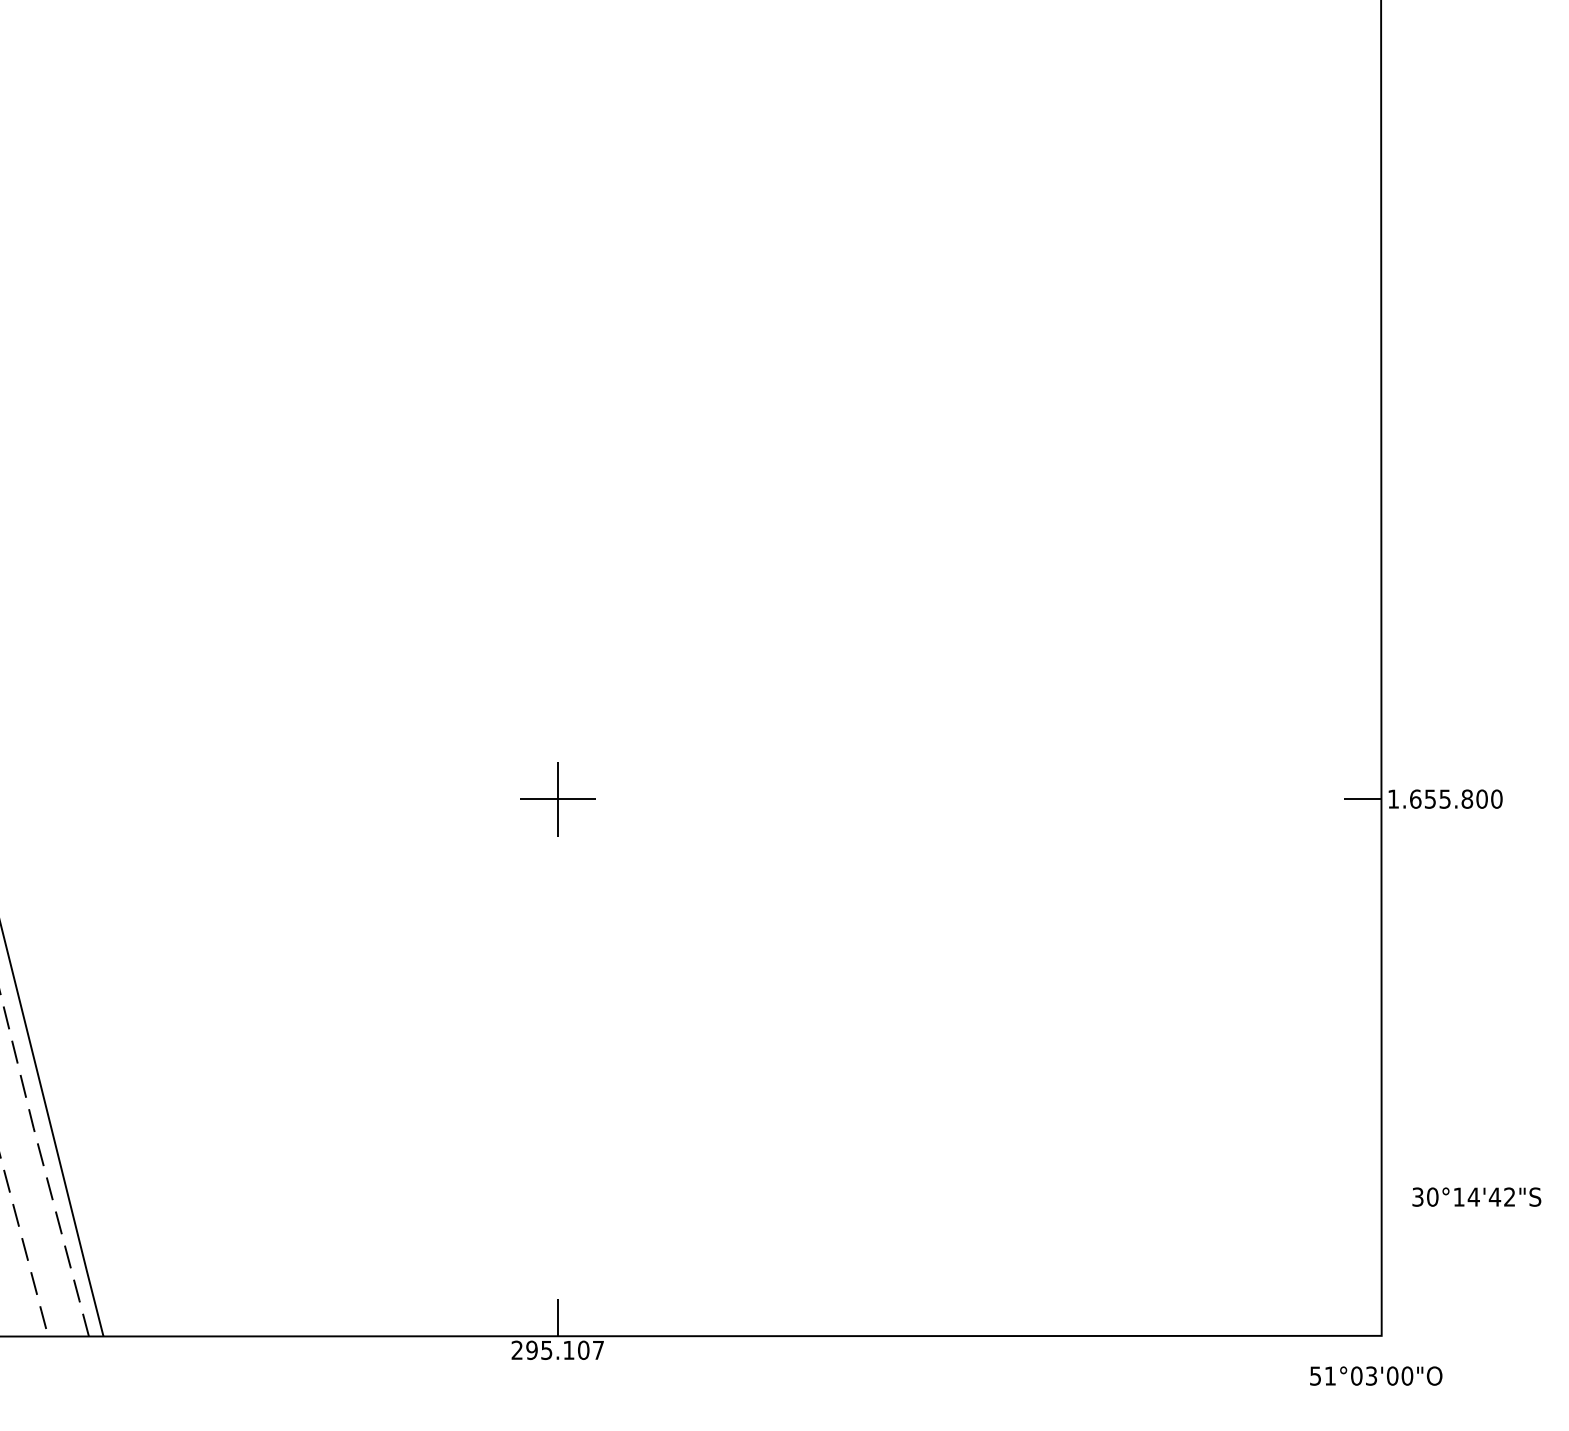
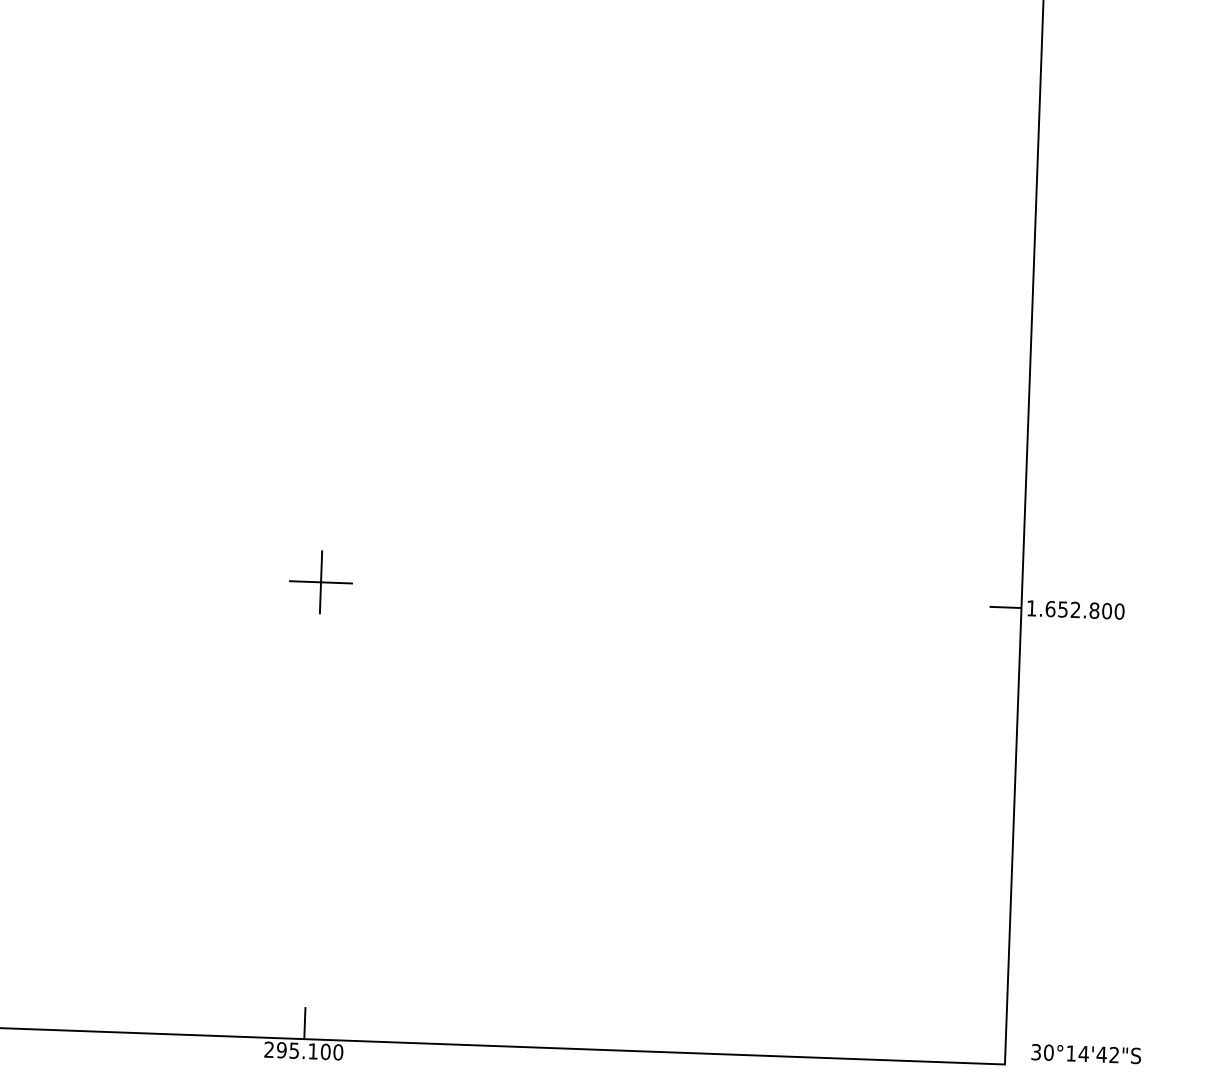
text: (1444, 798) -> (1075, 609), 1.655.800 -> 1.652.800
text: (1476, 1196) -> (1086, 1053), moved
text: (598, 1349) -> (338, 1051), 295.107 -> 295.100

